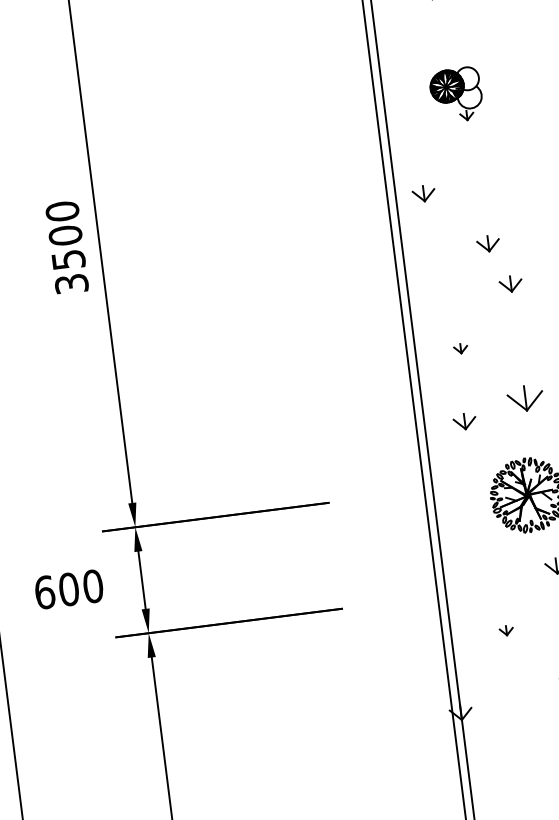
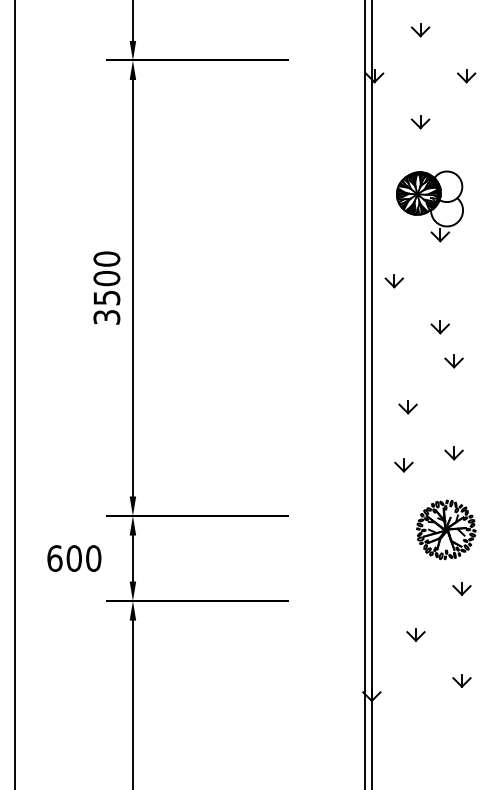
part: (455, 95) -> (429, 206), size x1.67
part: (460, 348) -> (407, 407), size x1.67
part: (524, 399) -> (453, 453), size x0.62
part: (505, 630) -> (415, 634), size x1.67

